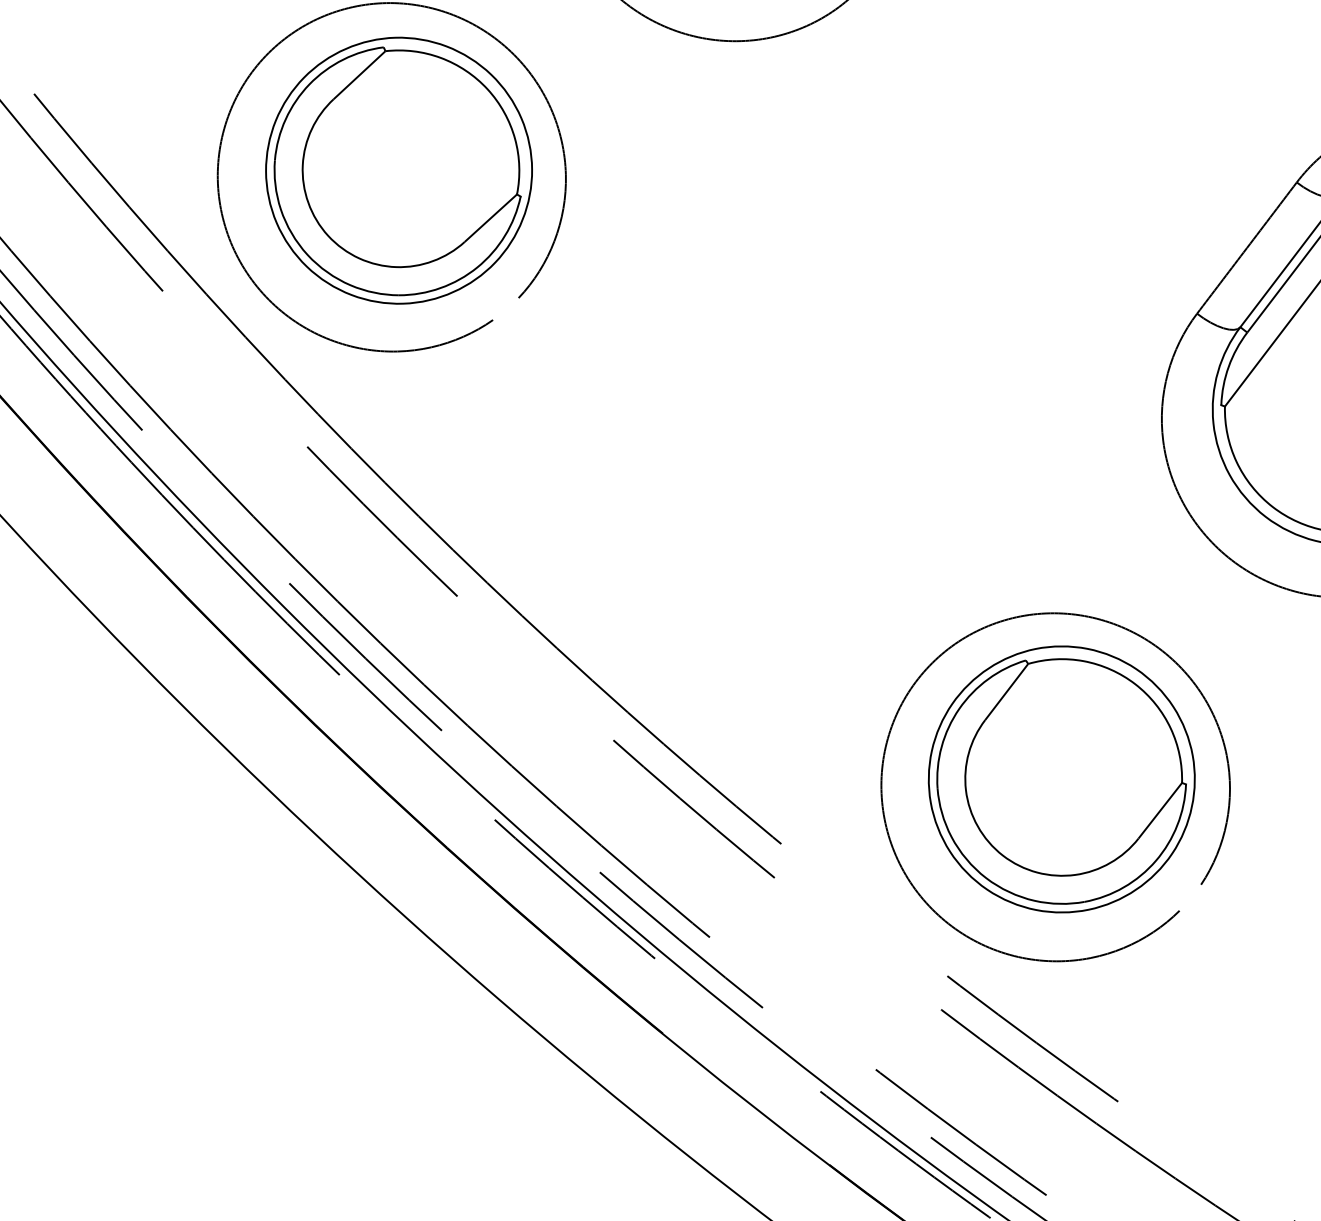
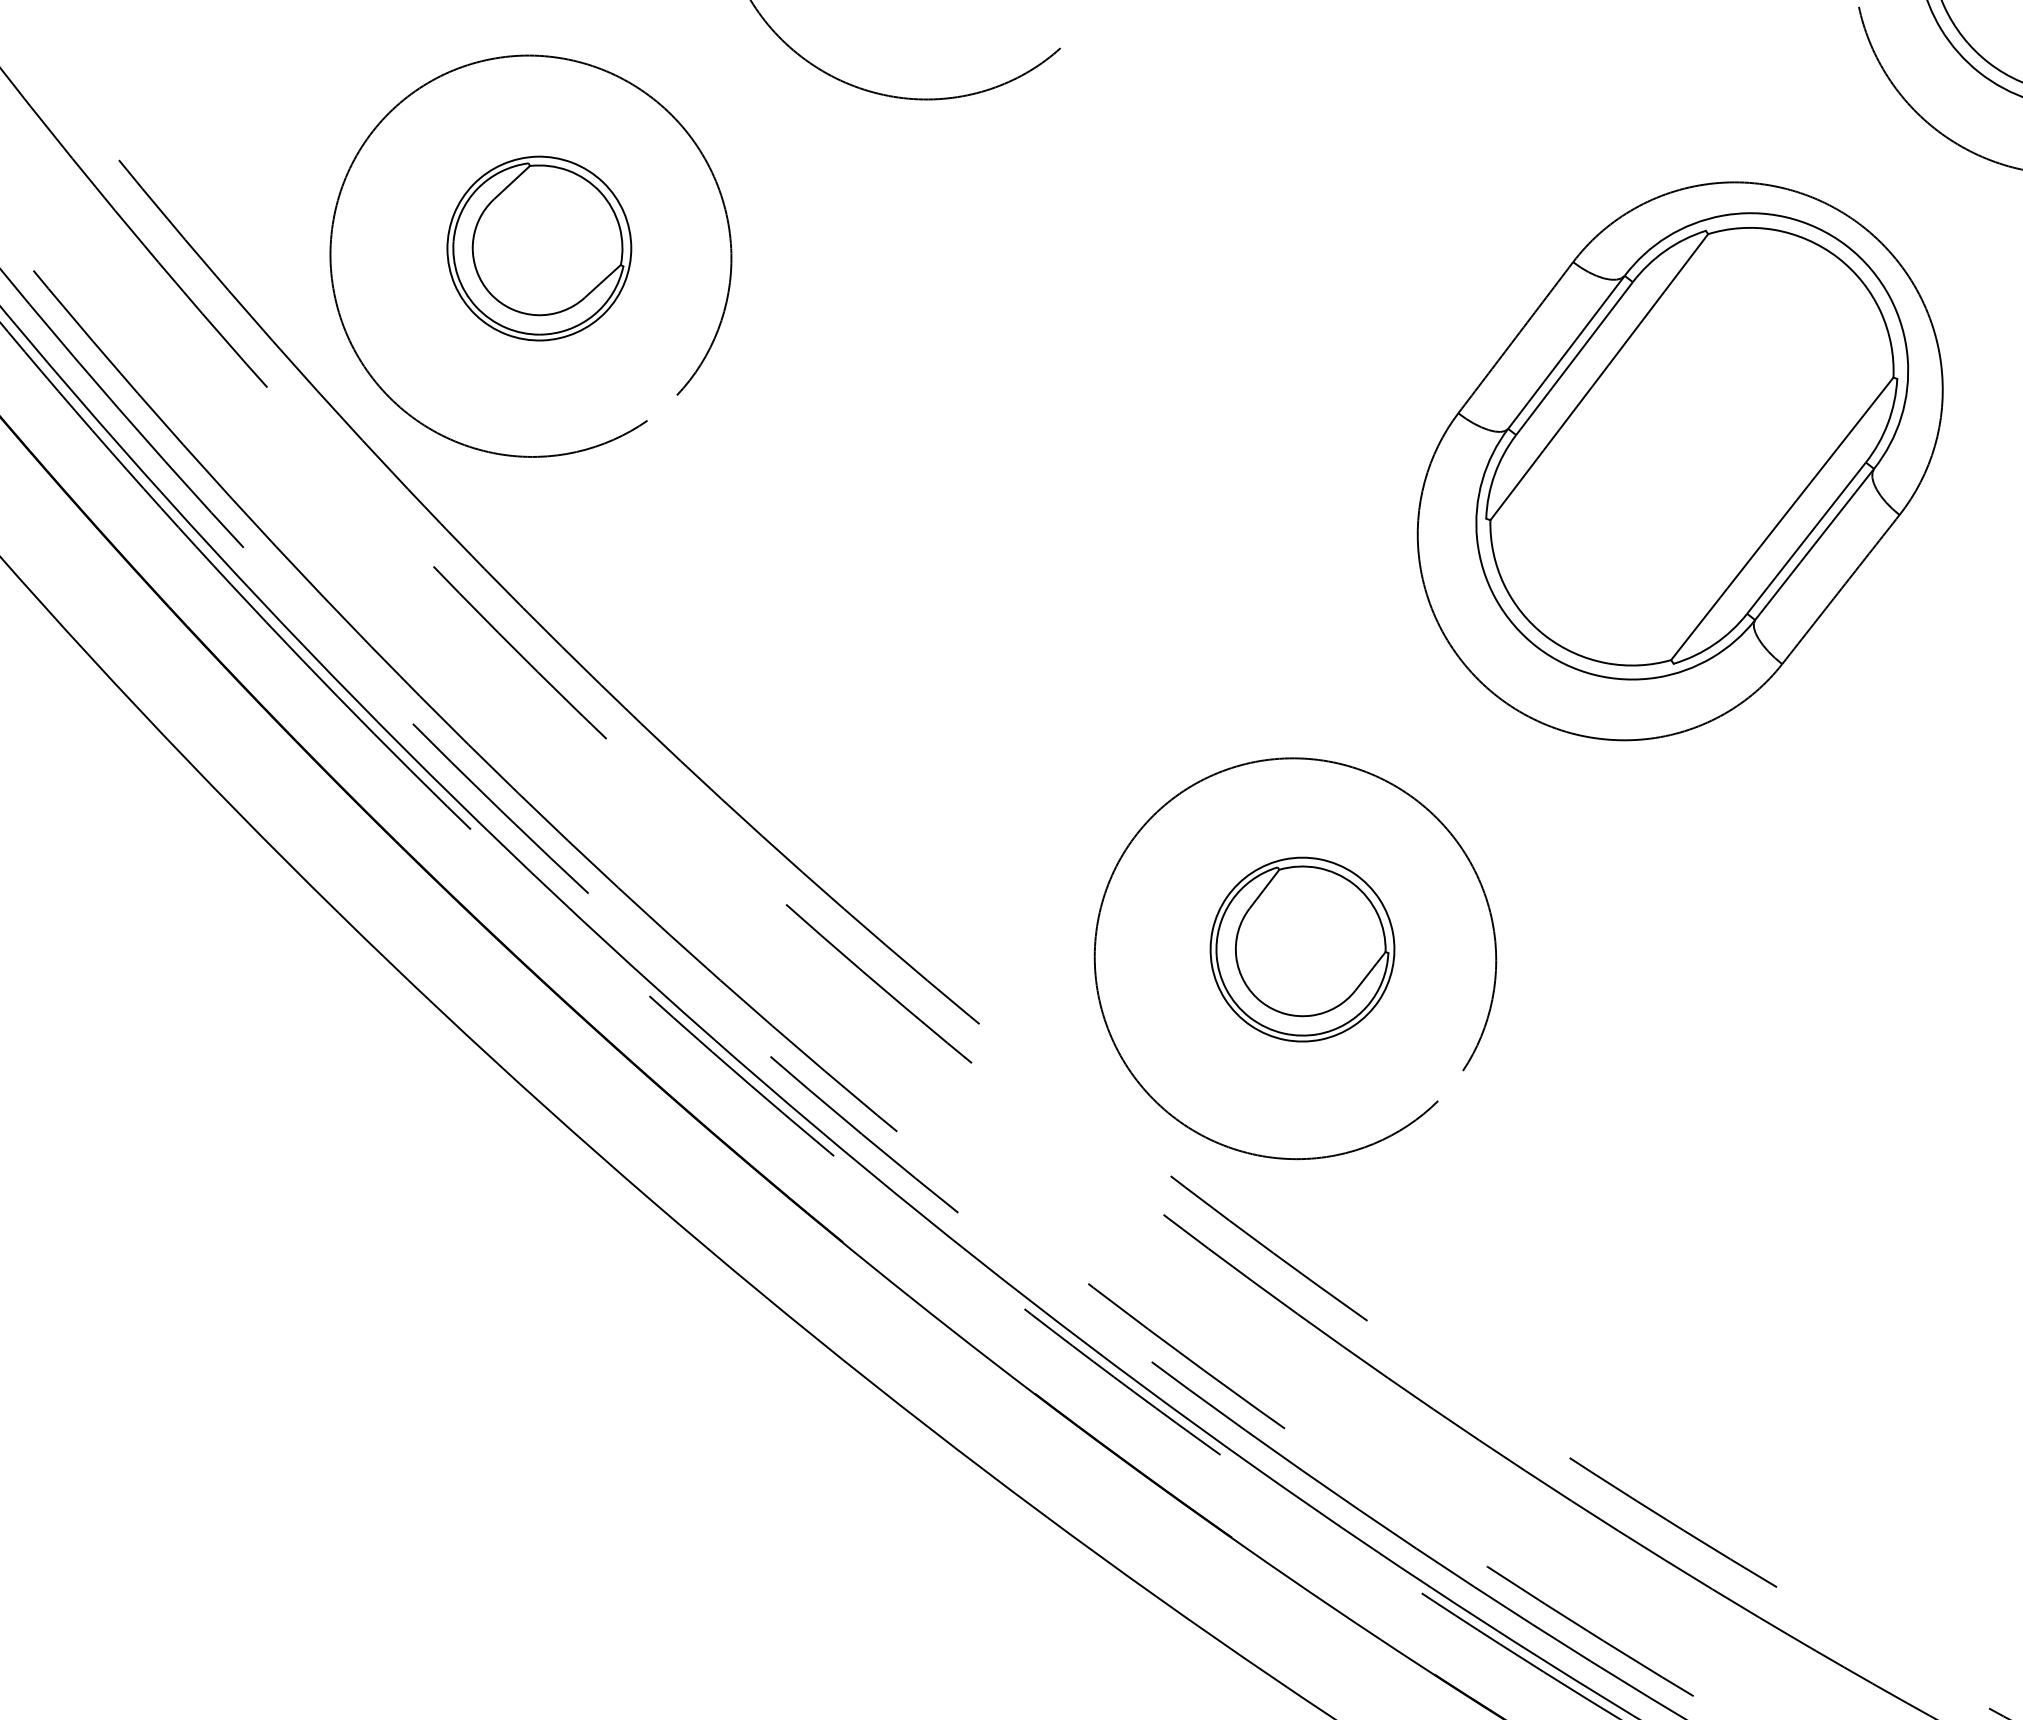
part: (399, 170) -> (539, 248), size x0.6
part: (1061, 779) -> (1302, 949), size x0.6

